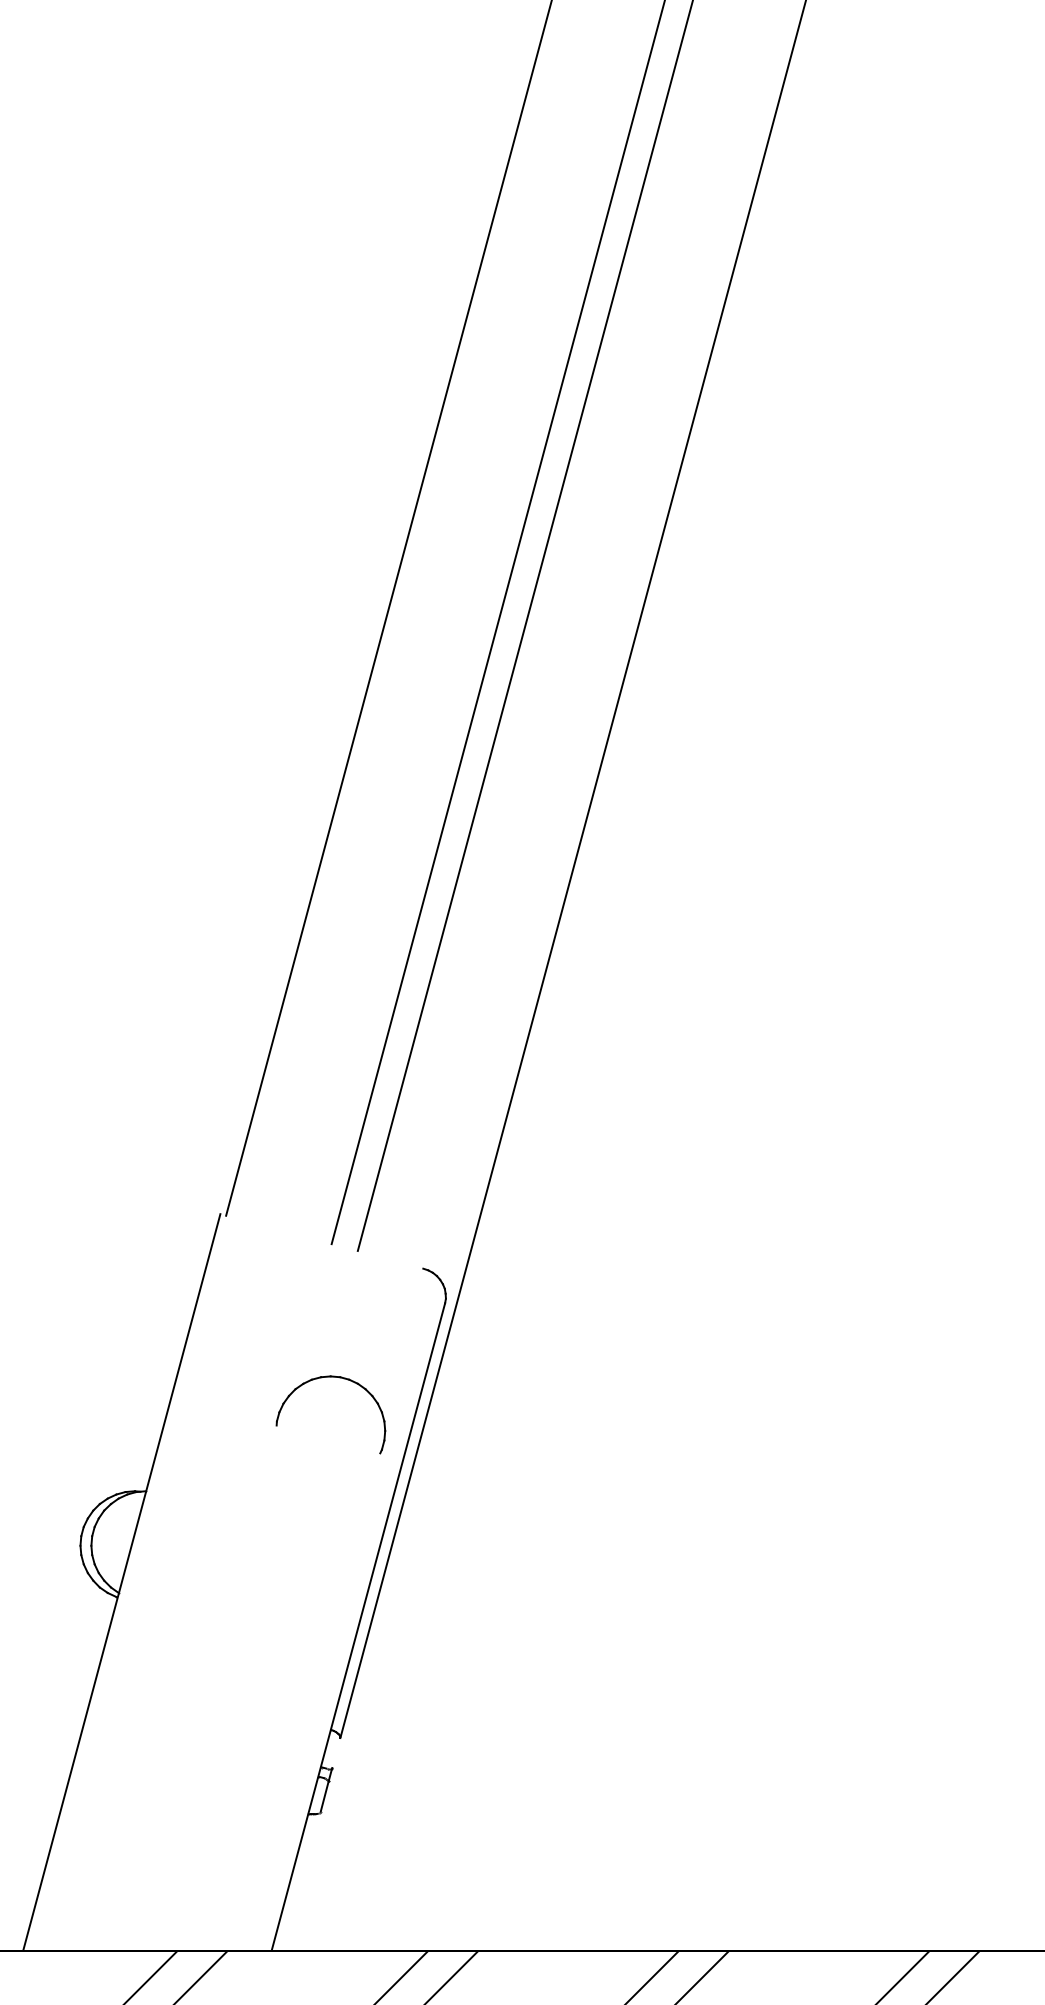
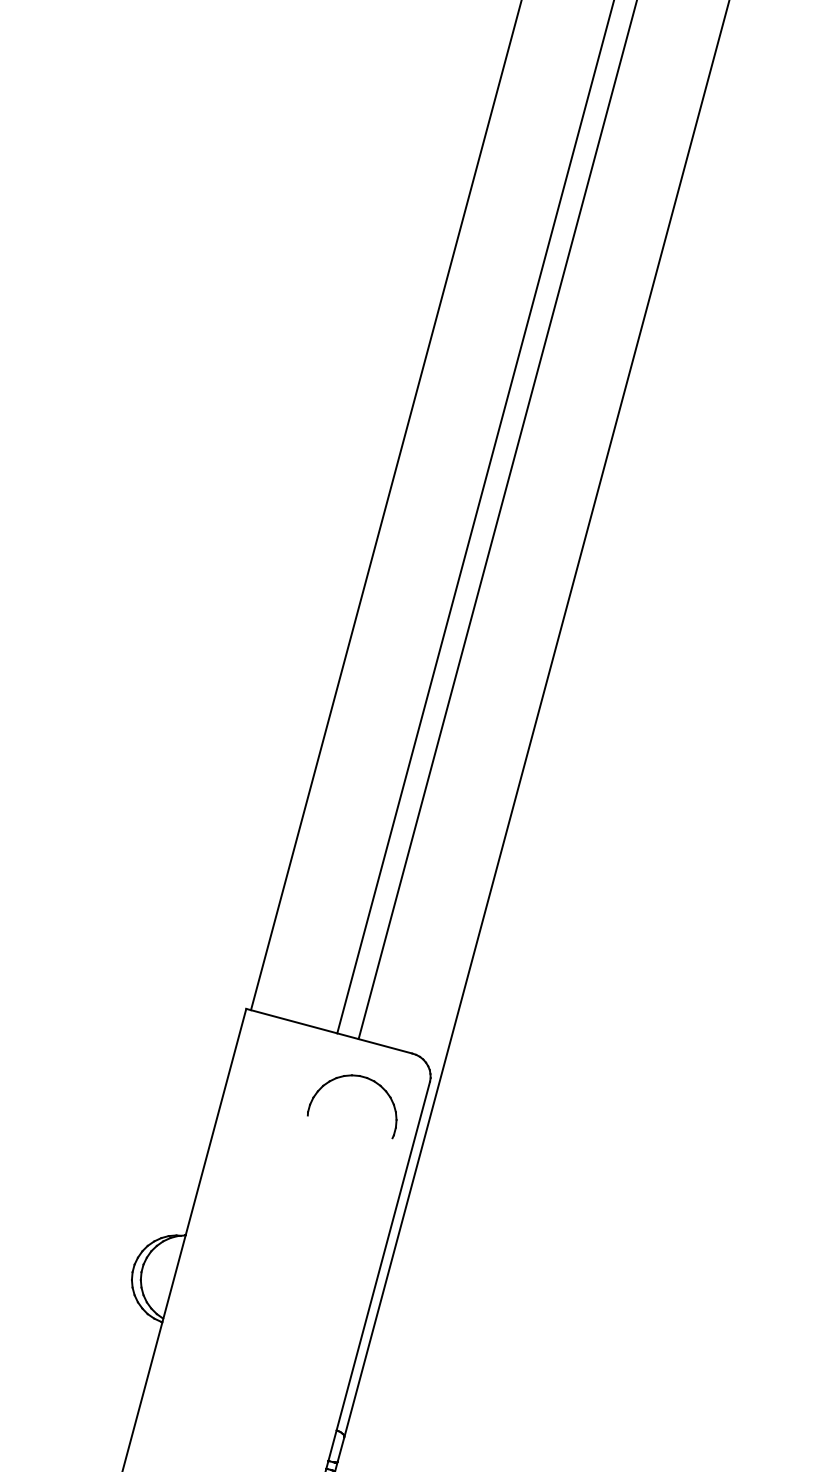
line: (321, 1241) -> (328, 1031), added
part: (330, 1377) -> (351, 1076), moved
line: (336, 1753) -> (341, 1449), added

